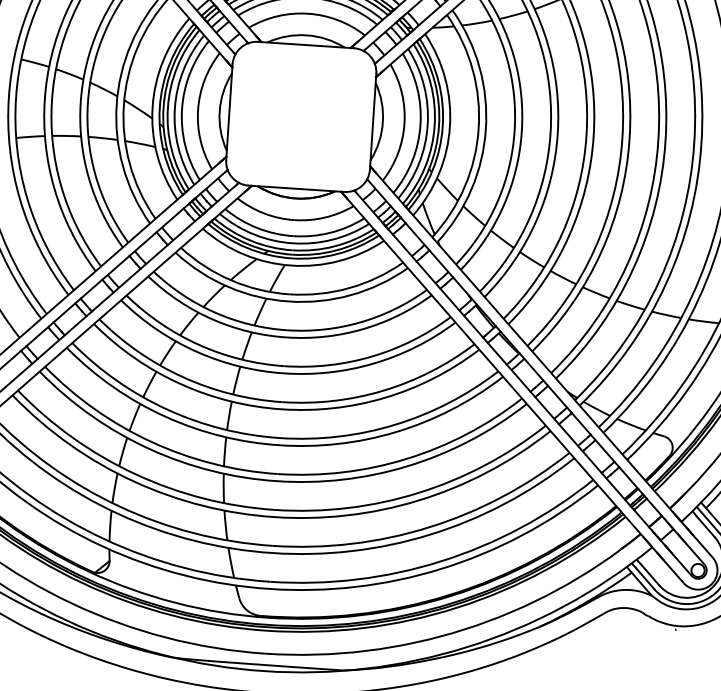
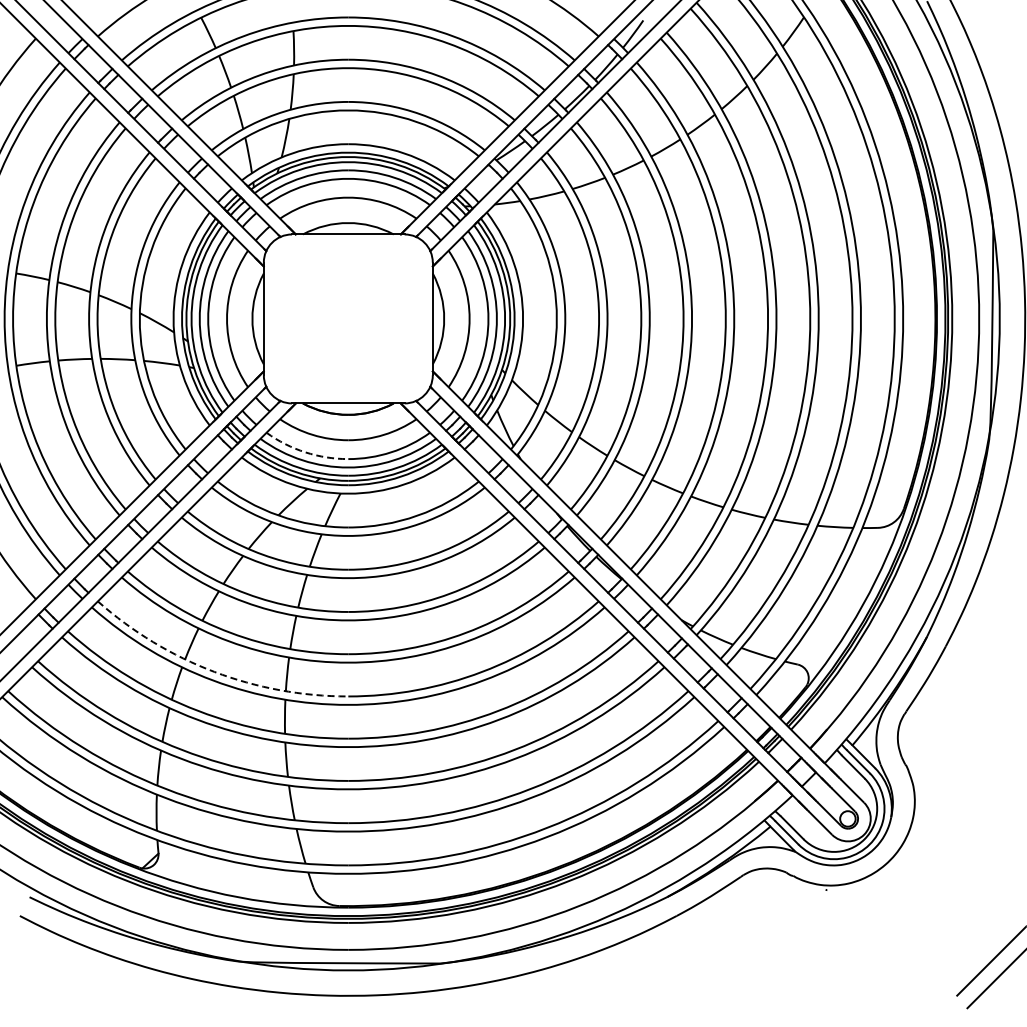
arc: (257, 228) -> (305, 452), solid -> dashed
arc: (167, 409) -> (214, 671), solid -> dashed

